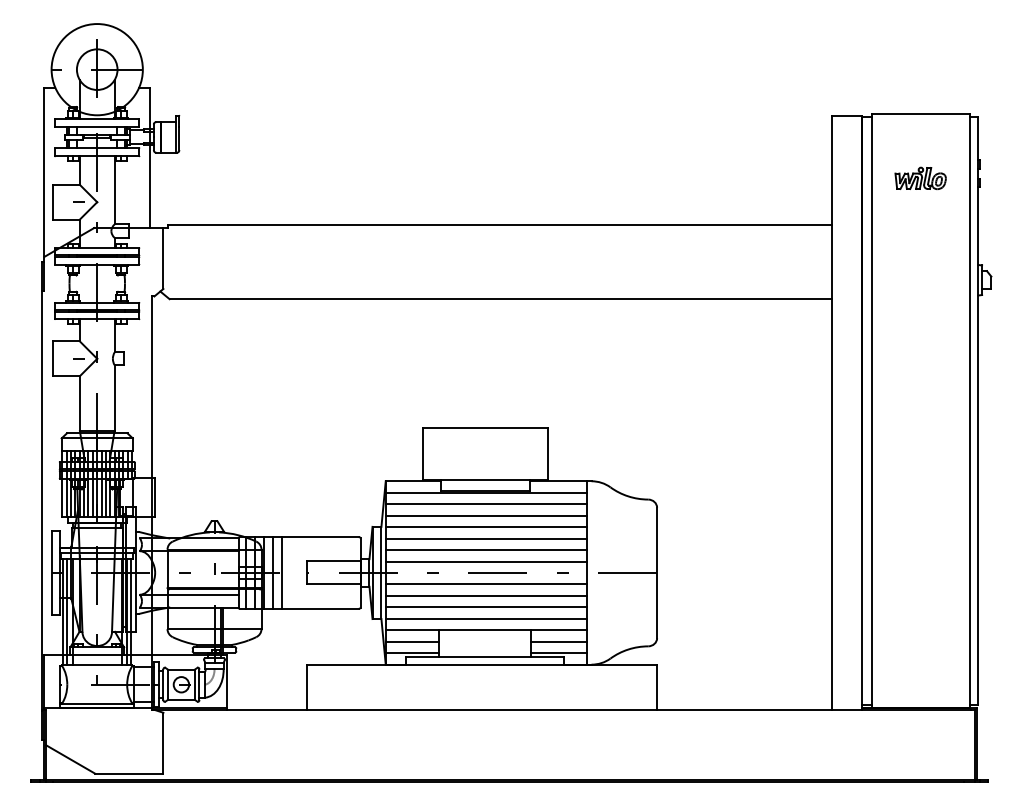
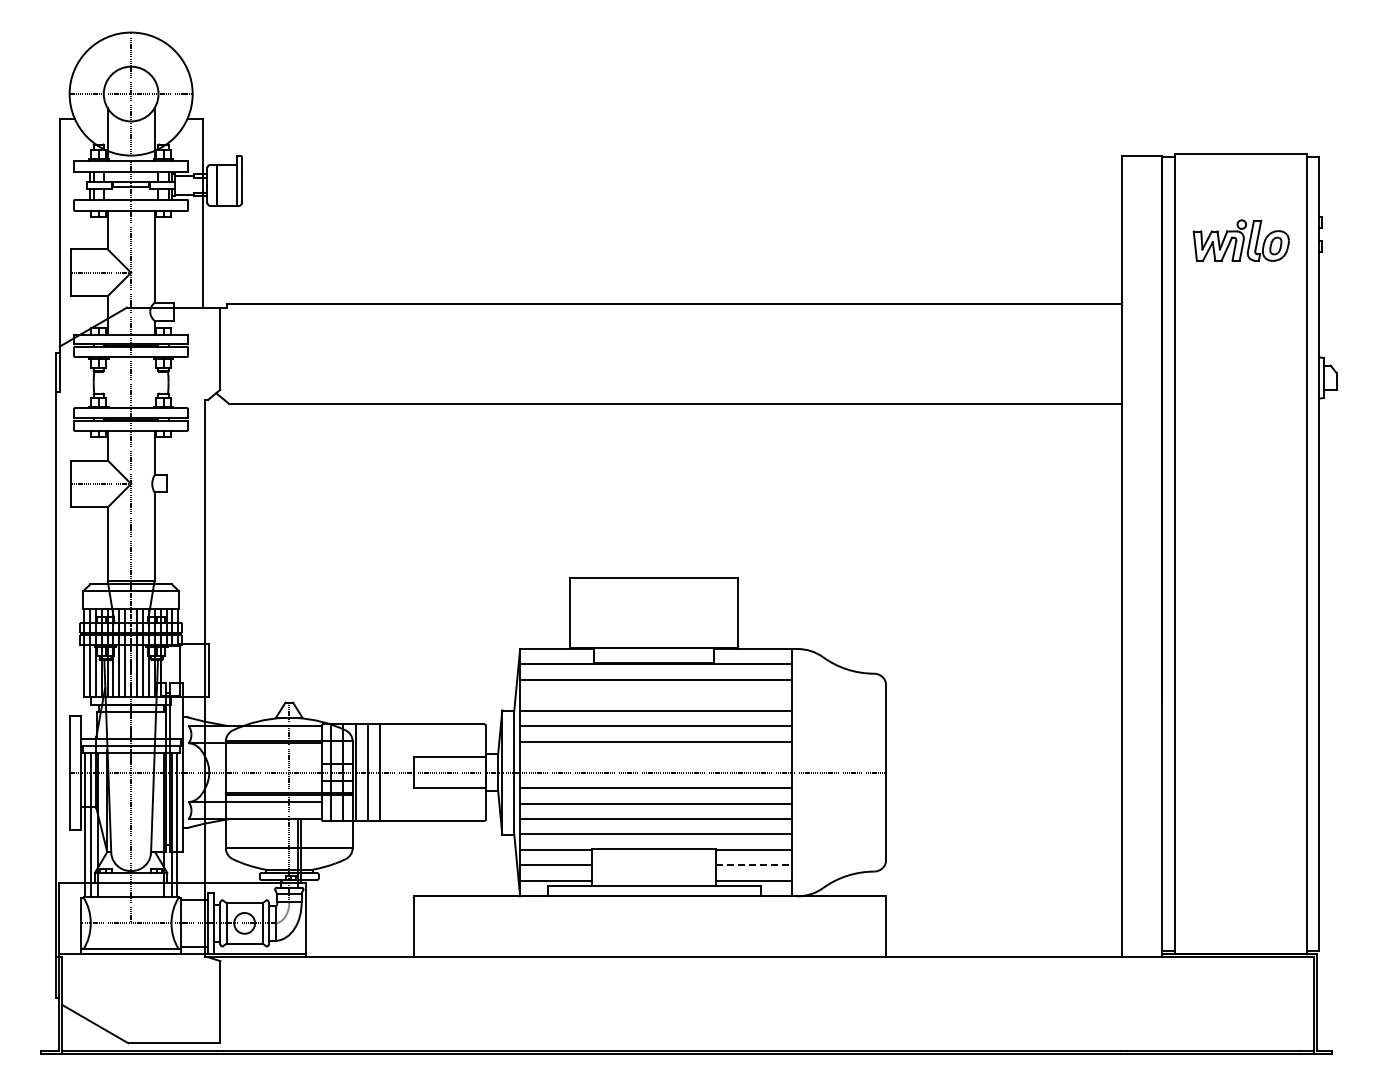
part: (920, 178) -> (1241, 240), size x1.4
line: (486, 515) -> (655, 695), removed
line: (486, 561) -> (655, 757), removed
line: (558, 641) -> (753, 865), solid -> dashed

